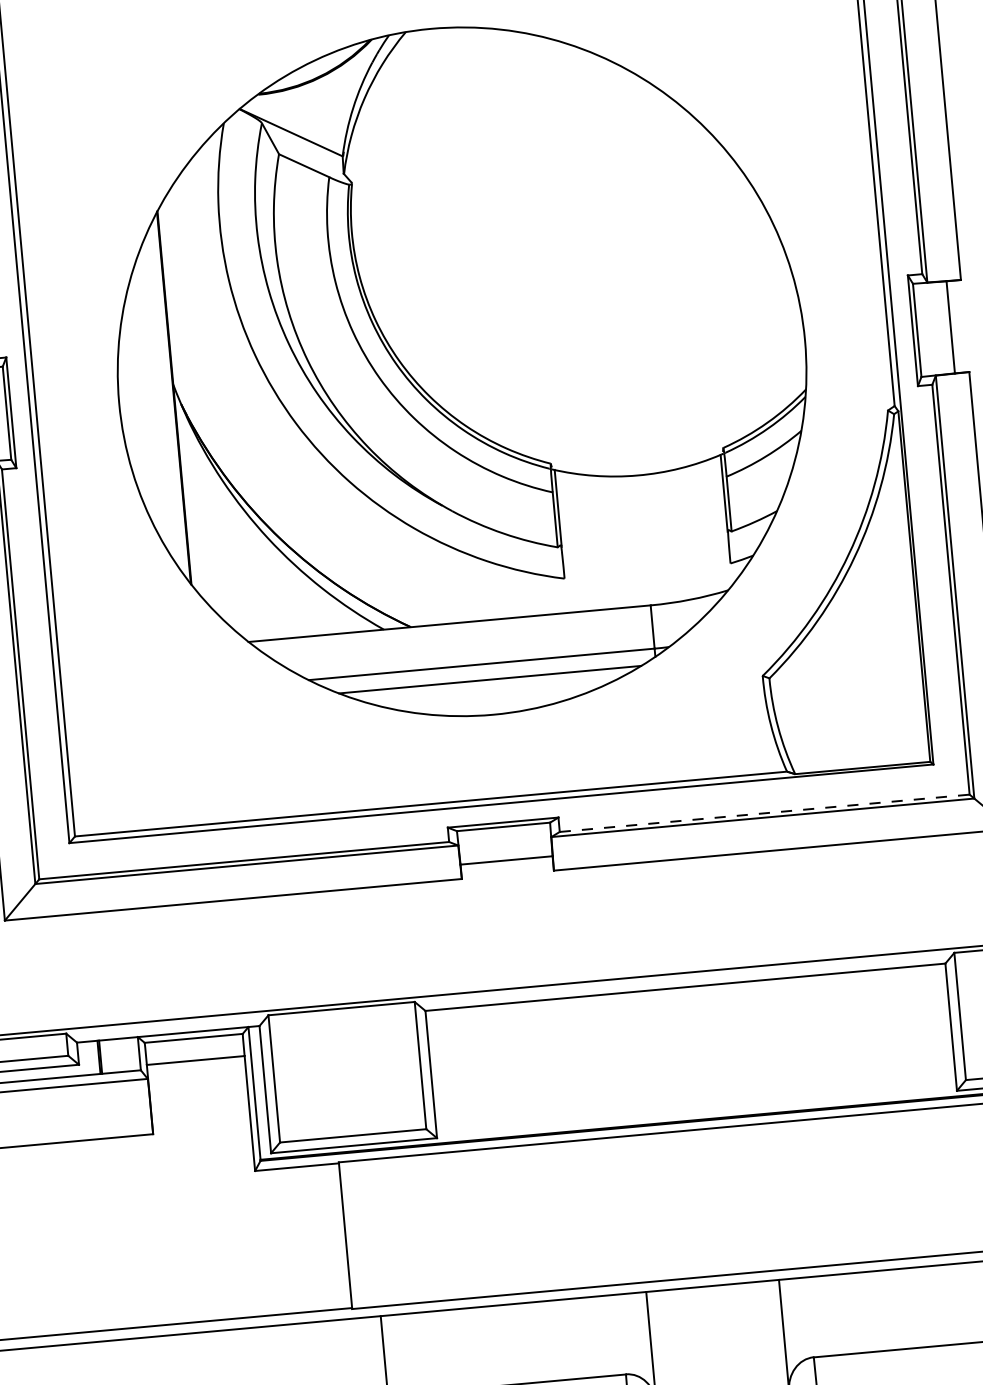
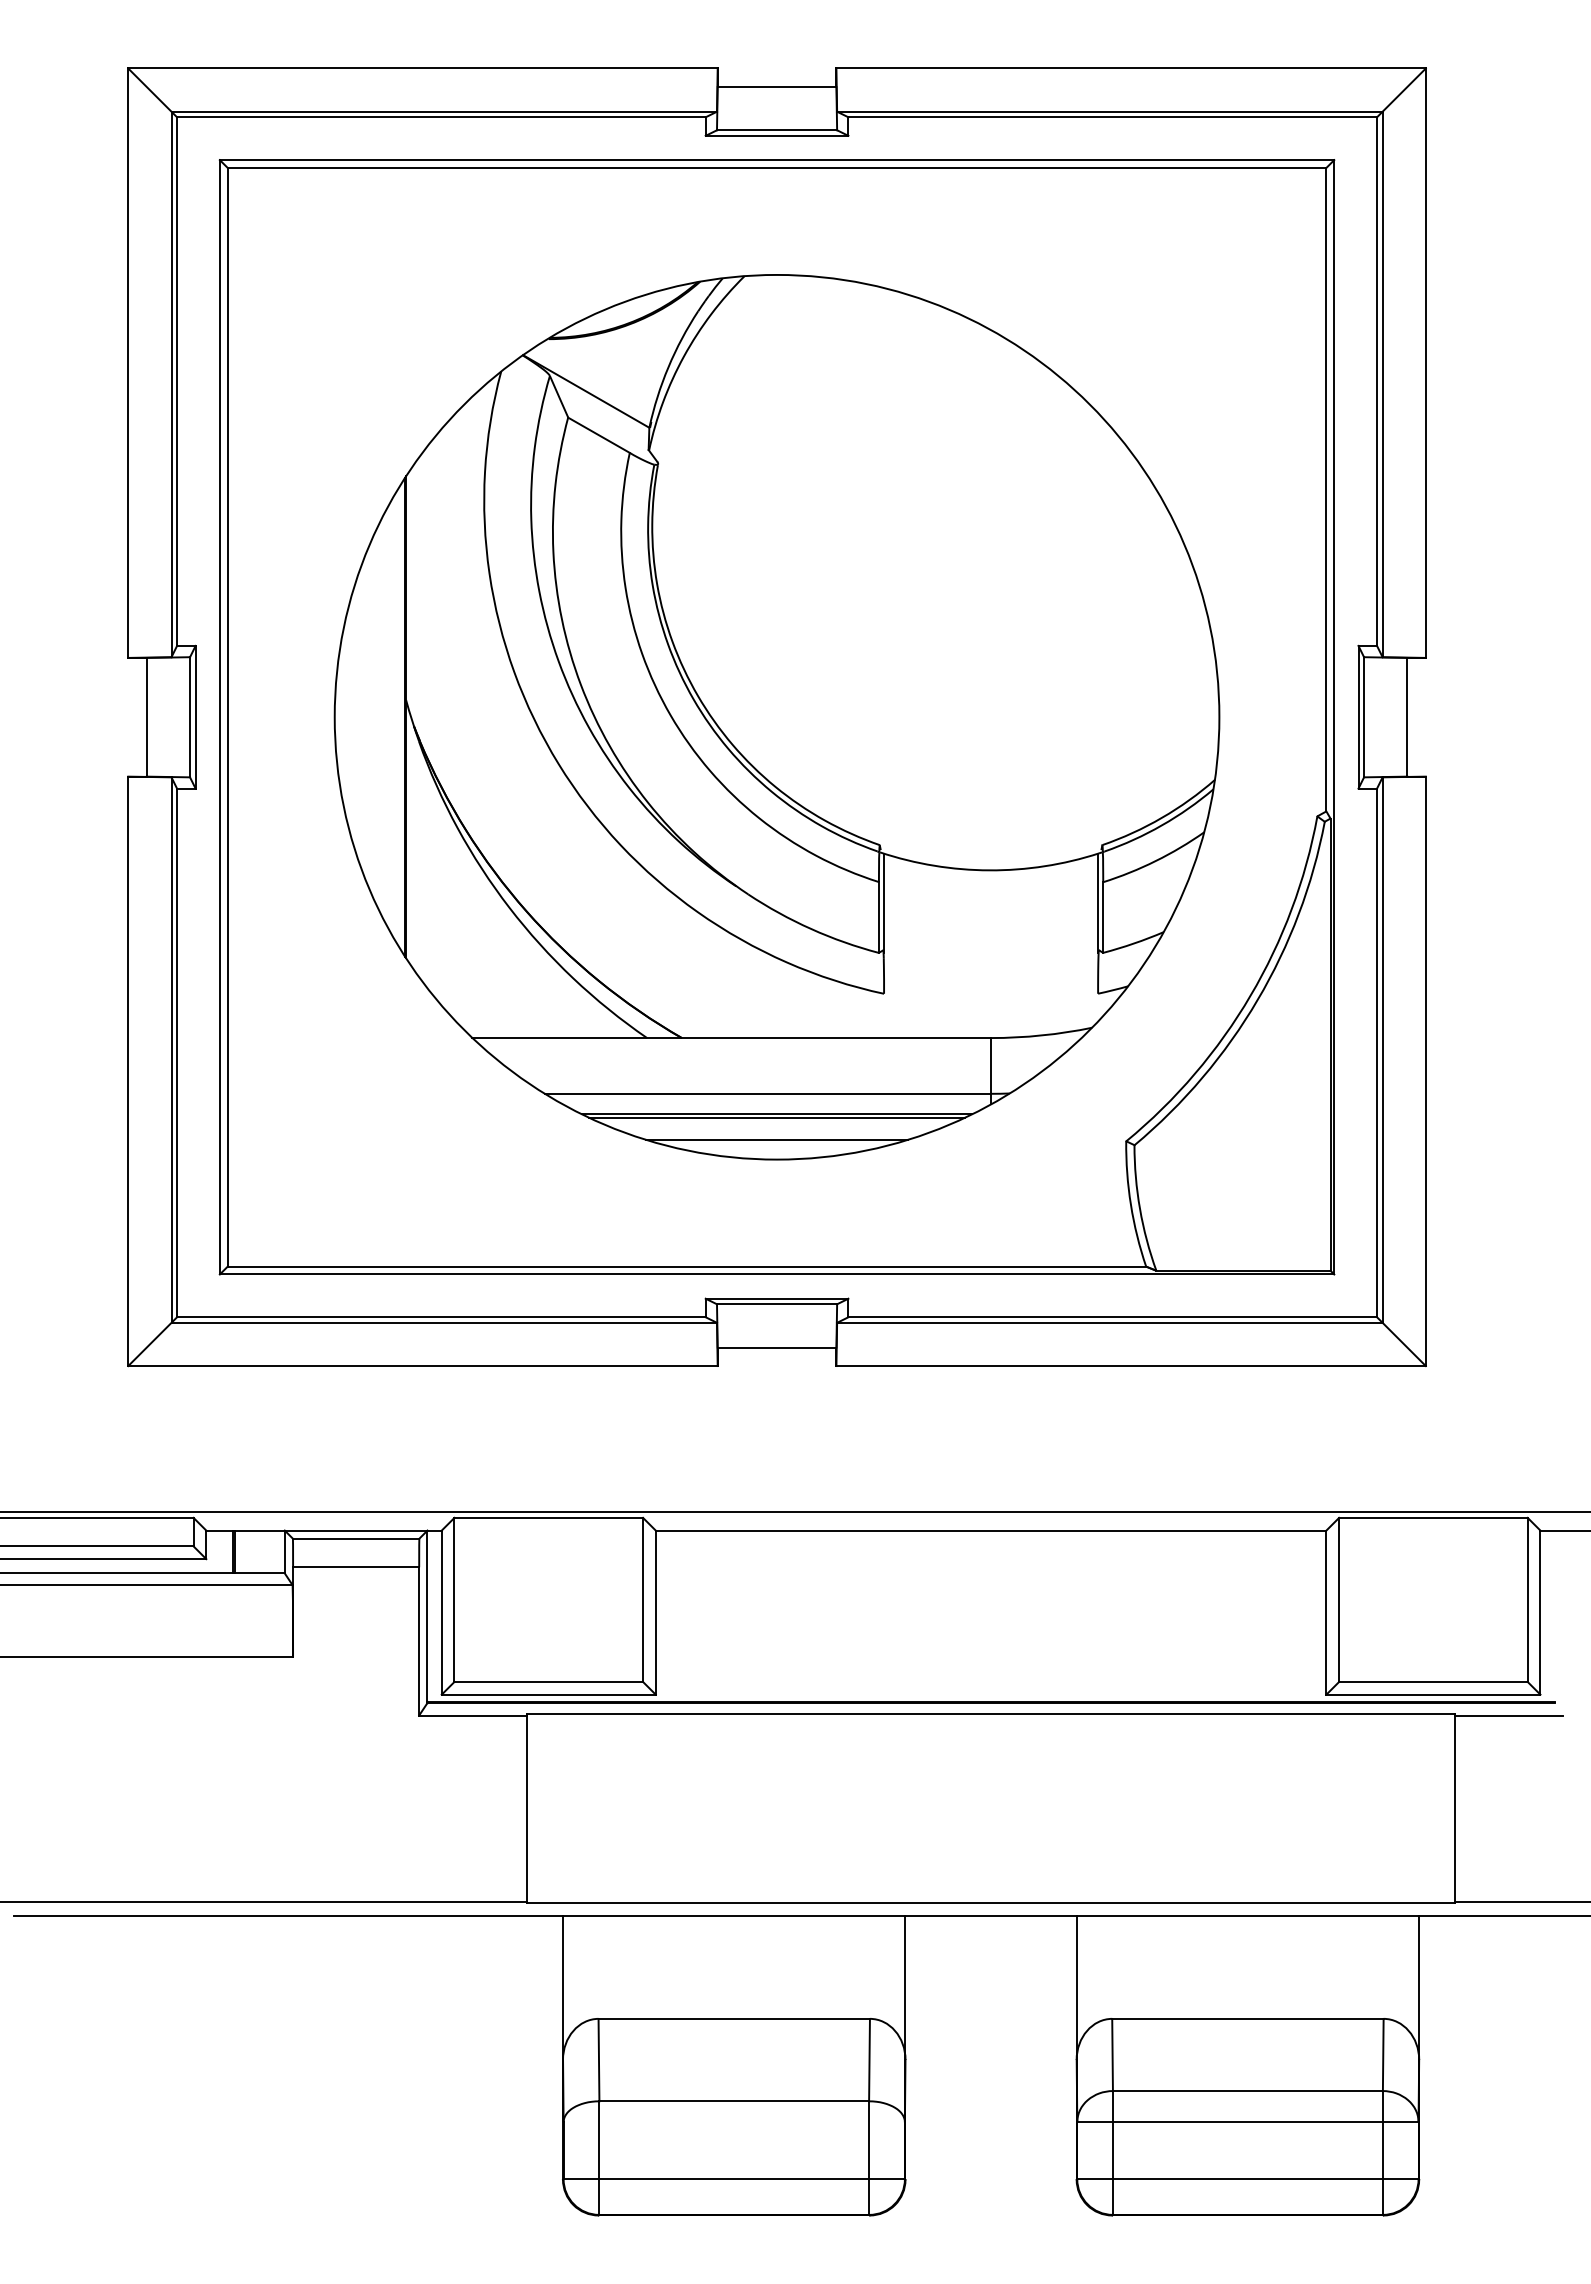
line: (489, 682) -> (776, 1117), added
line: (492, 699) -> (777, 1139), added
line: (765, 813) -> (1113, 1317), dashed -> solid

